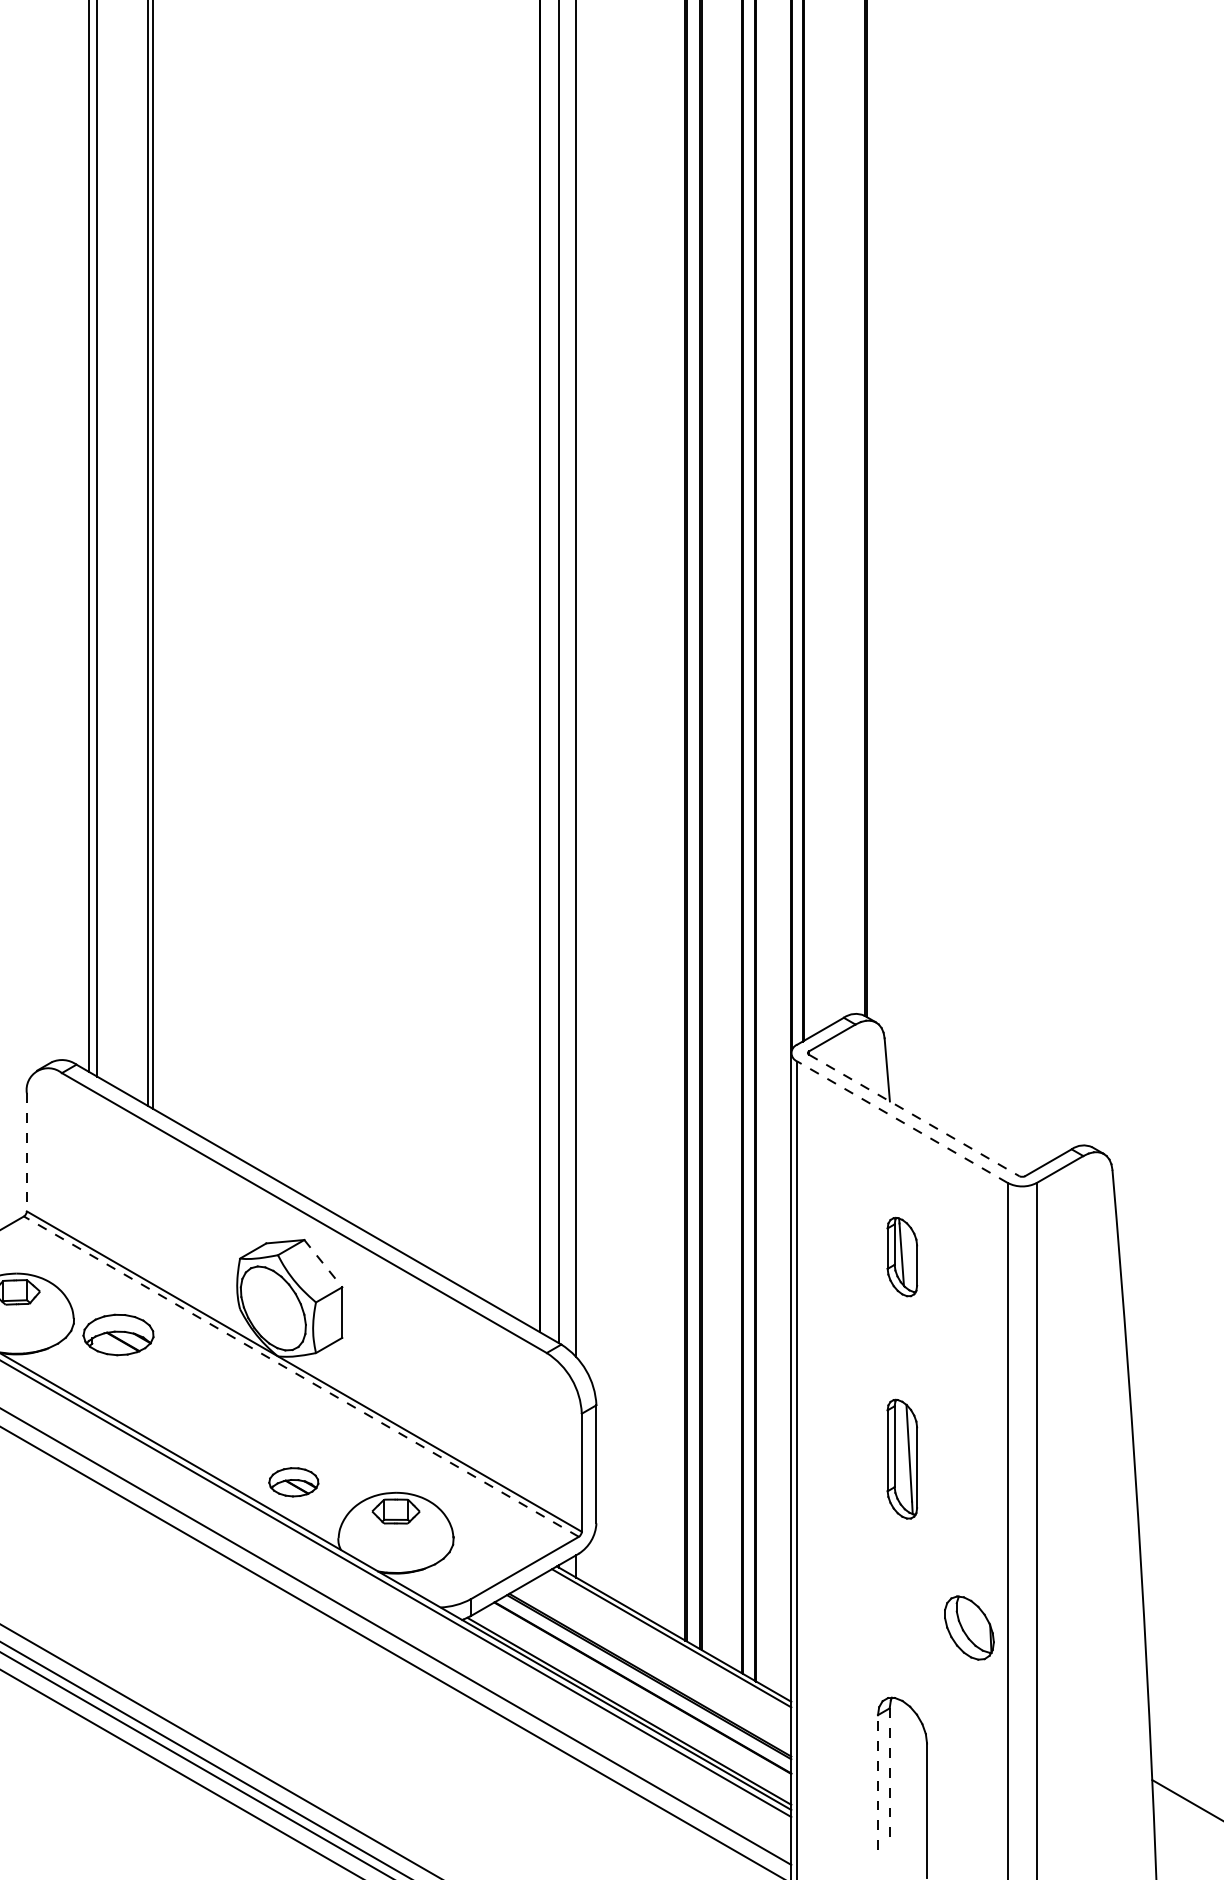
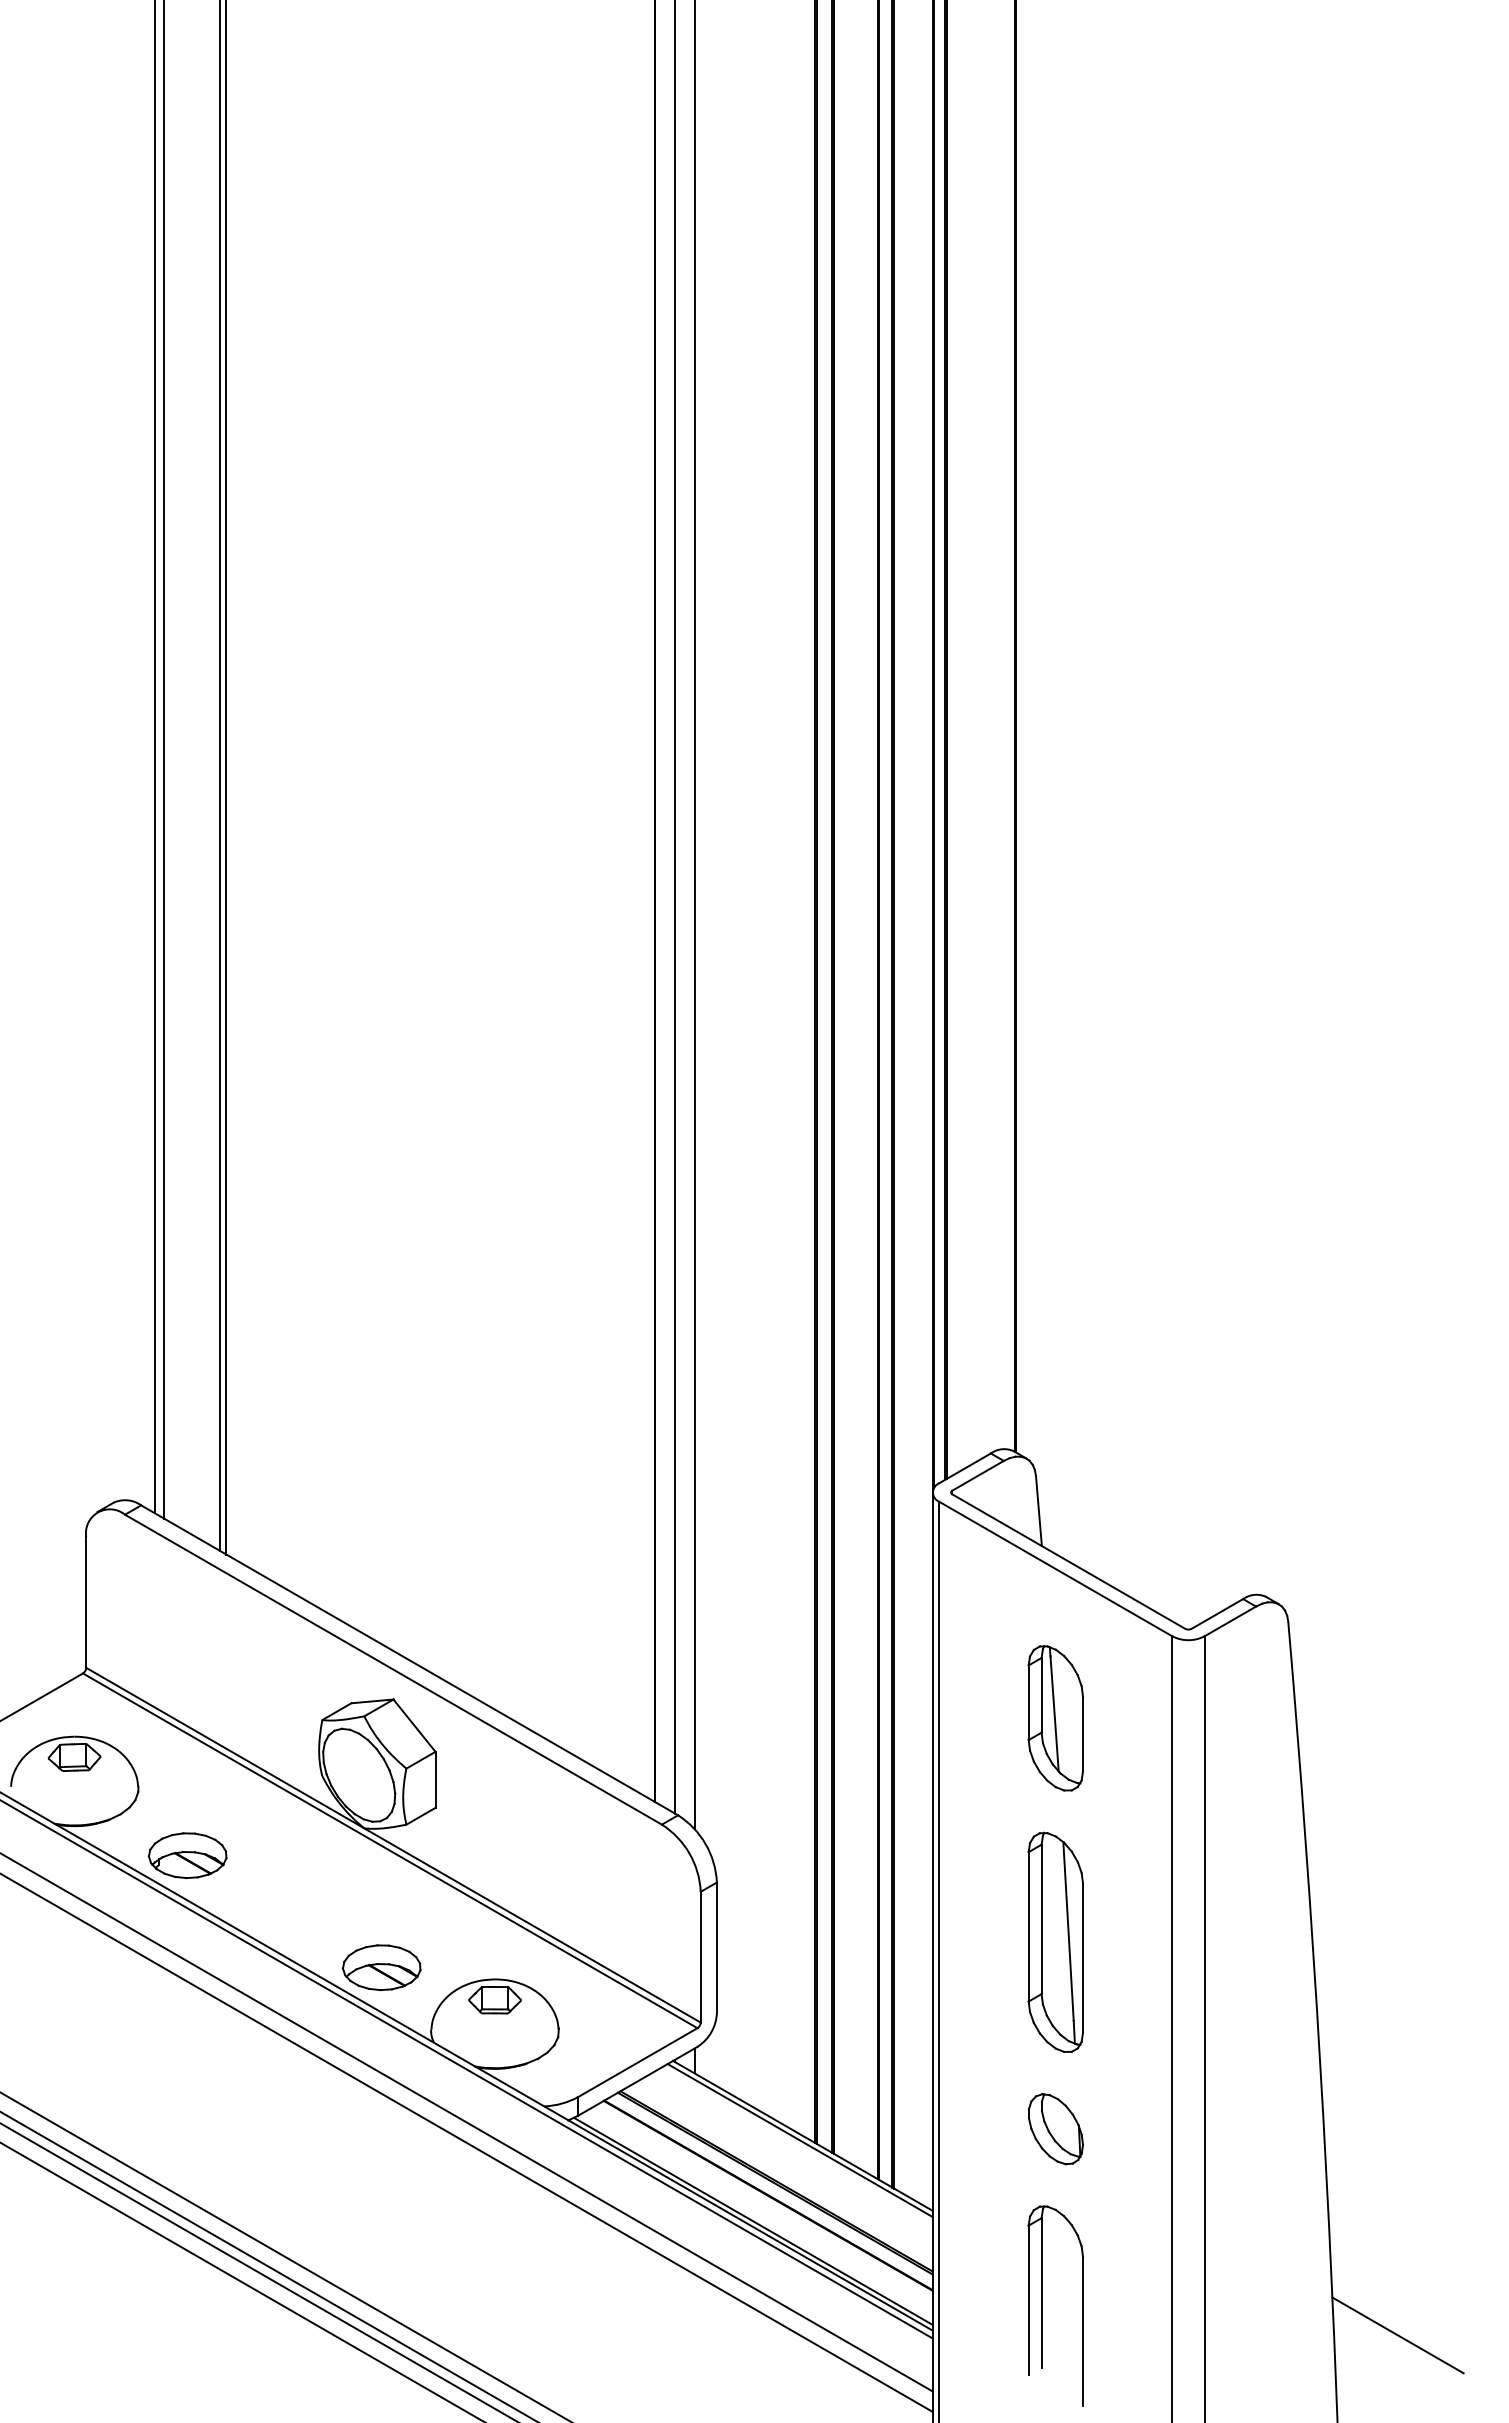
line: (914, 1115) -> (1069, 1561), dashed -> solid
line: (902, 1121) -> (1055, 1568), dashed -> solid
line: (27, 1152) -> (86, 1602), dashed -> solid
part: (902, 1257) -> (1055, 1718), size x1.67
line: (323, 1263) -> (414, 1725), dashed -> solid
part: (118, 1334) -> (187, 1855), moved
line: (301, 1376) -> (390, 1850), dashed -> solid
part: (902, 1458) -> (1055, 1941), size x1.67
part: (293, 1482) -> (381, 1967), size x1.43
part: (969, 1628) -> (1055, 2129), moved
line: (889, 1775) -> (1041, 2292), dashed -> solid
line: (877, 1782) -> (1028, 2300), dashed -> solid

